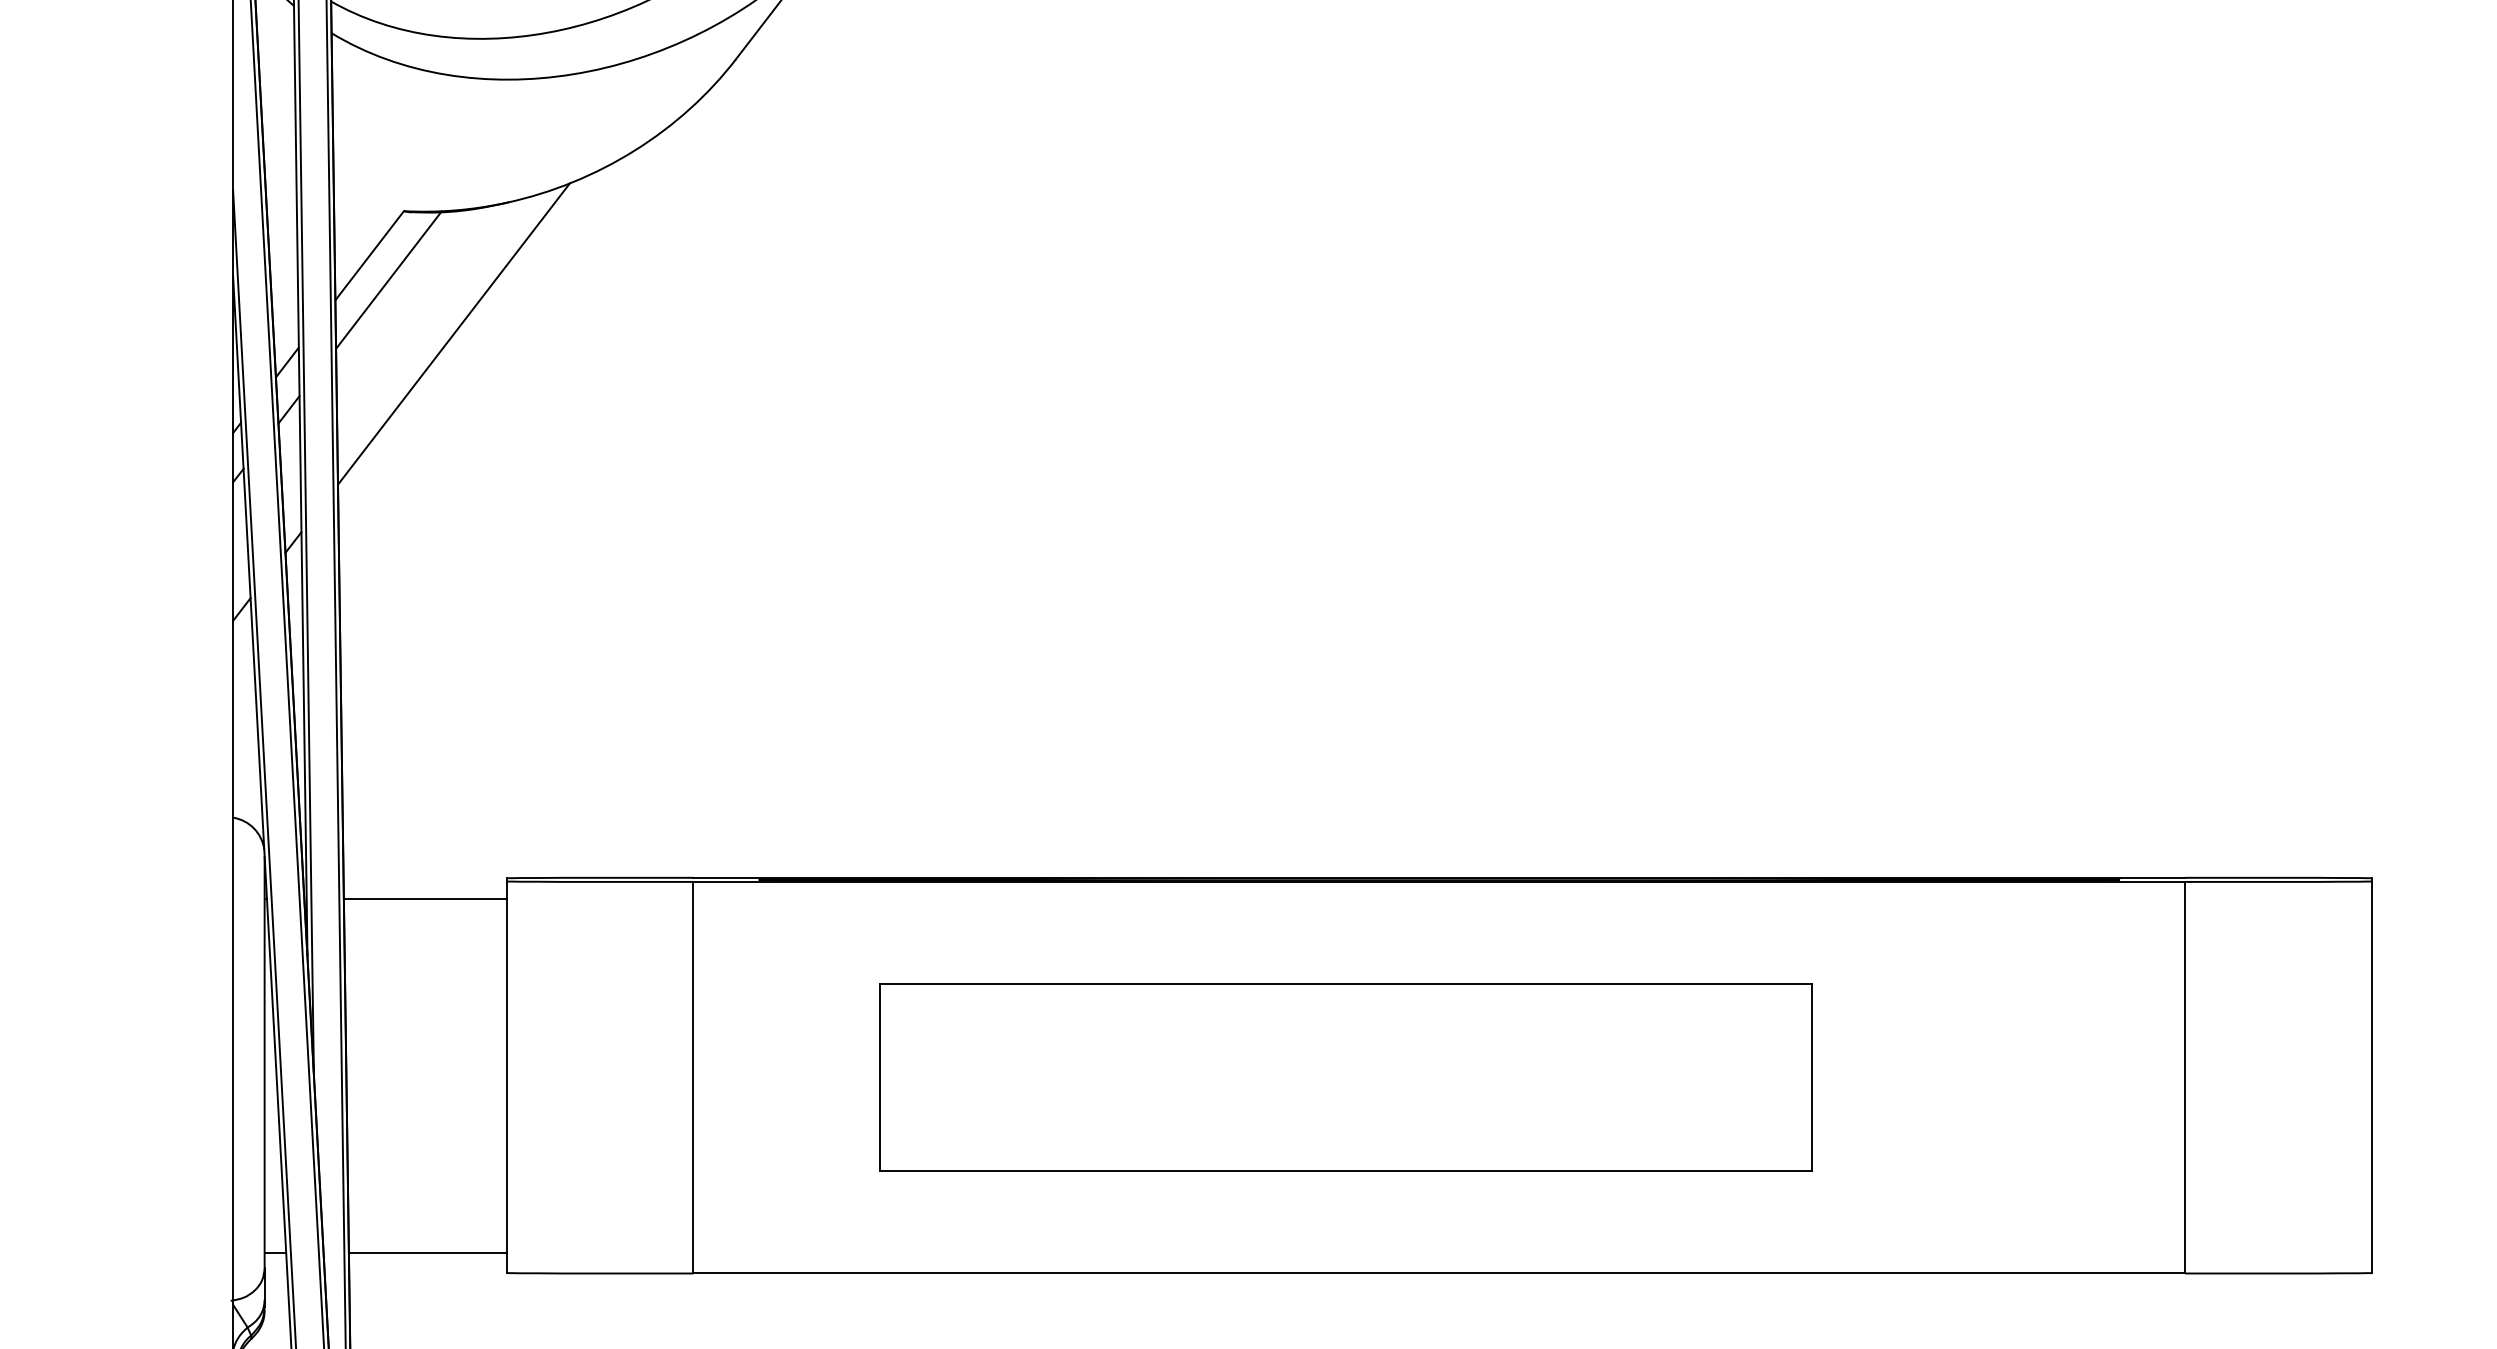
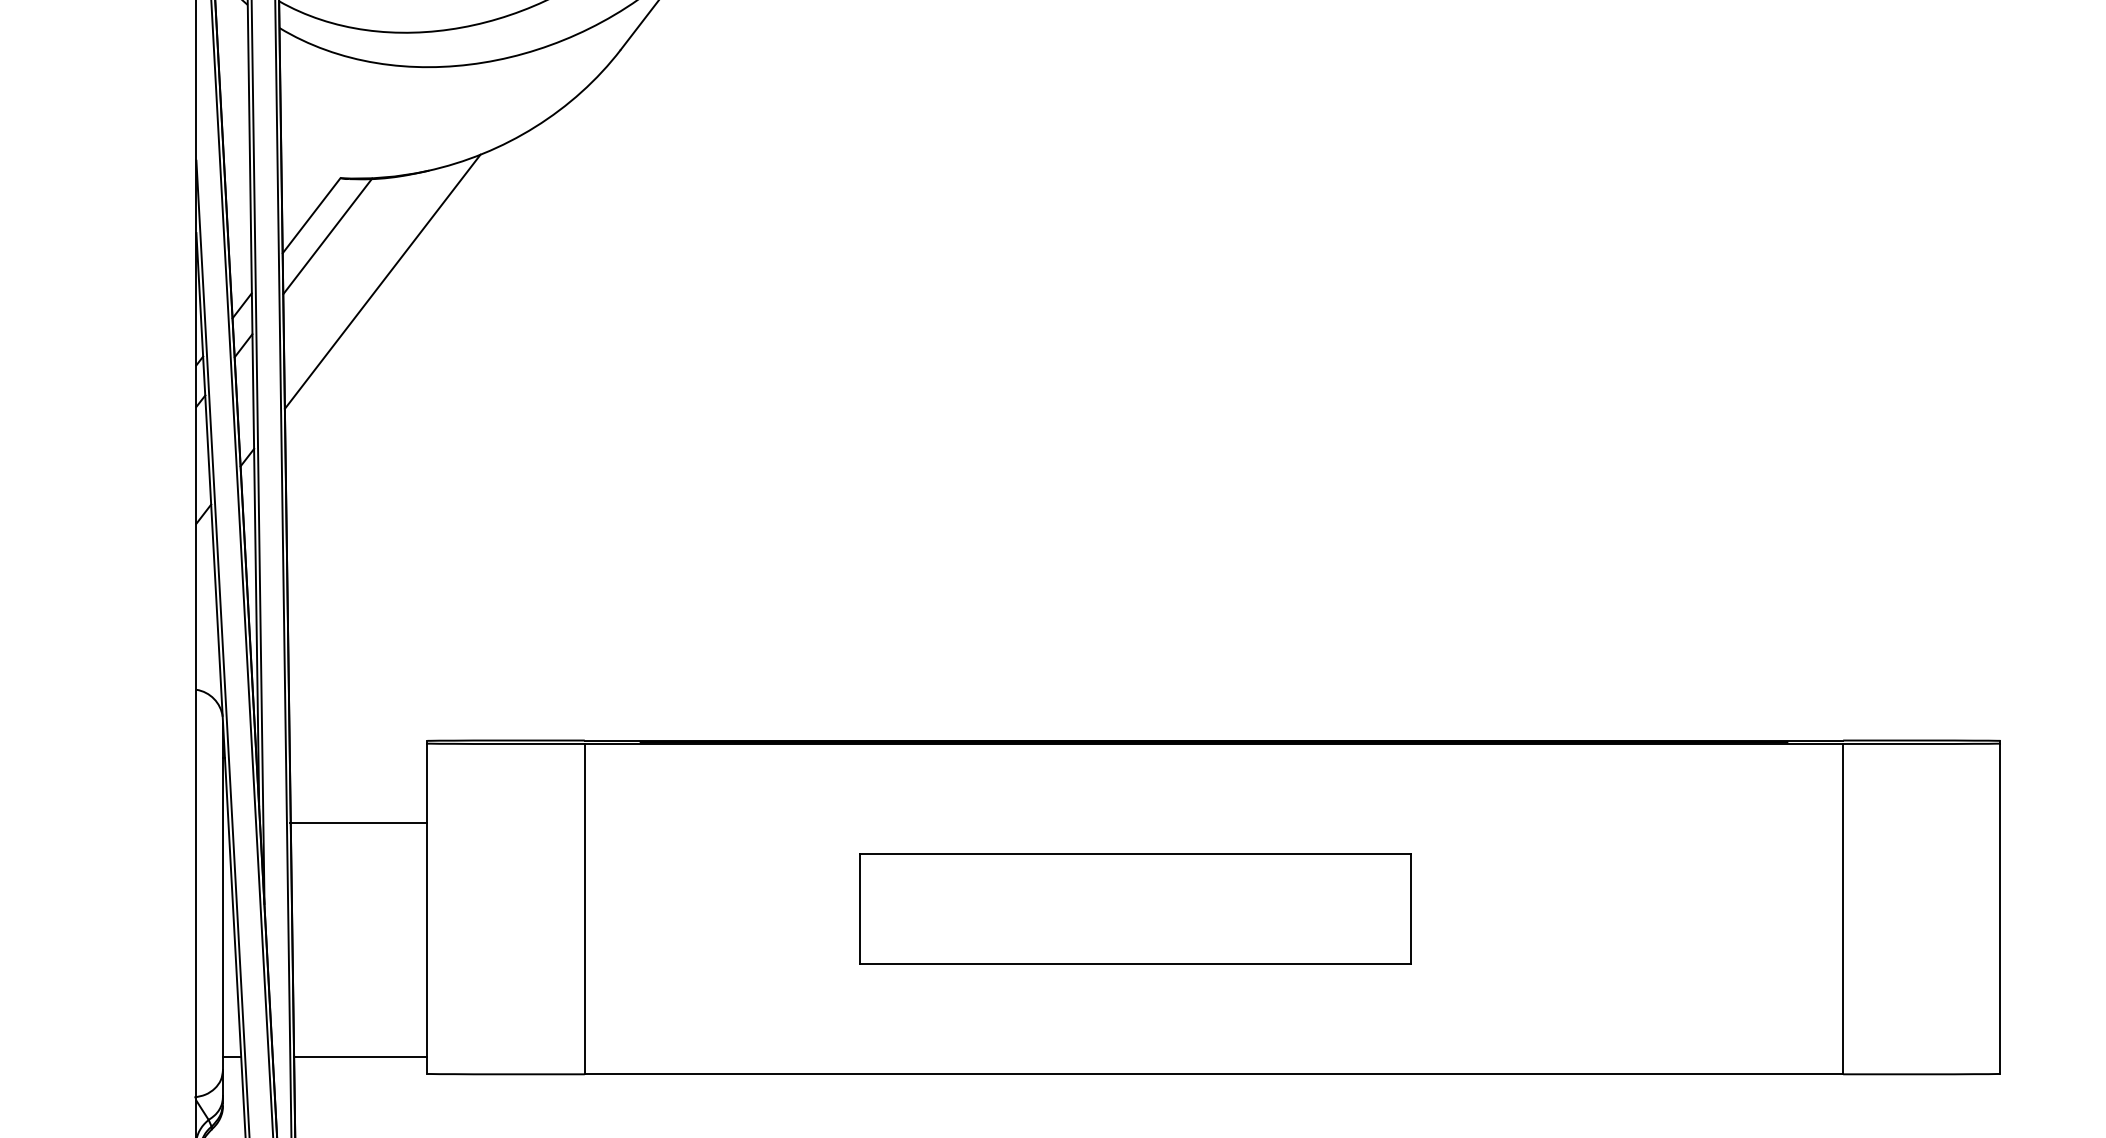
line: (425, 898) -> (358, 822), moved
part: (1345, 1077) -> (1134, 908), size x0.7

